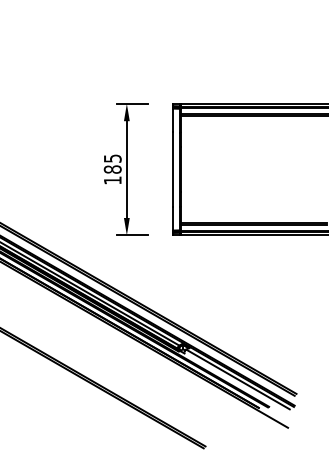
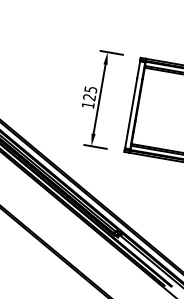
text: (112, 169) -> (89, 97), 185 -> 125

